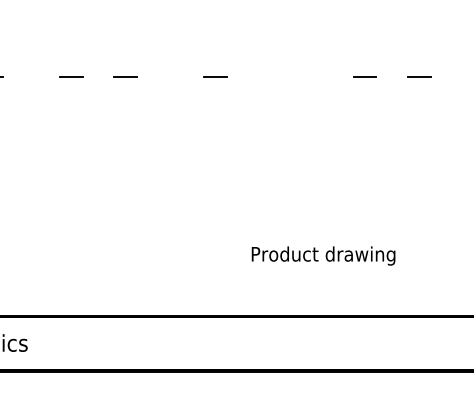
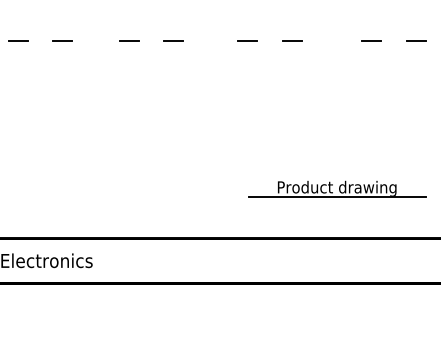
line: (269, 76) -> (292, 40), added
line: (323, 266) -> (337, 197), added

